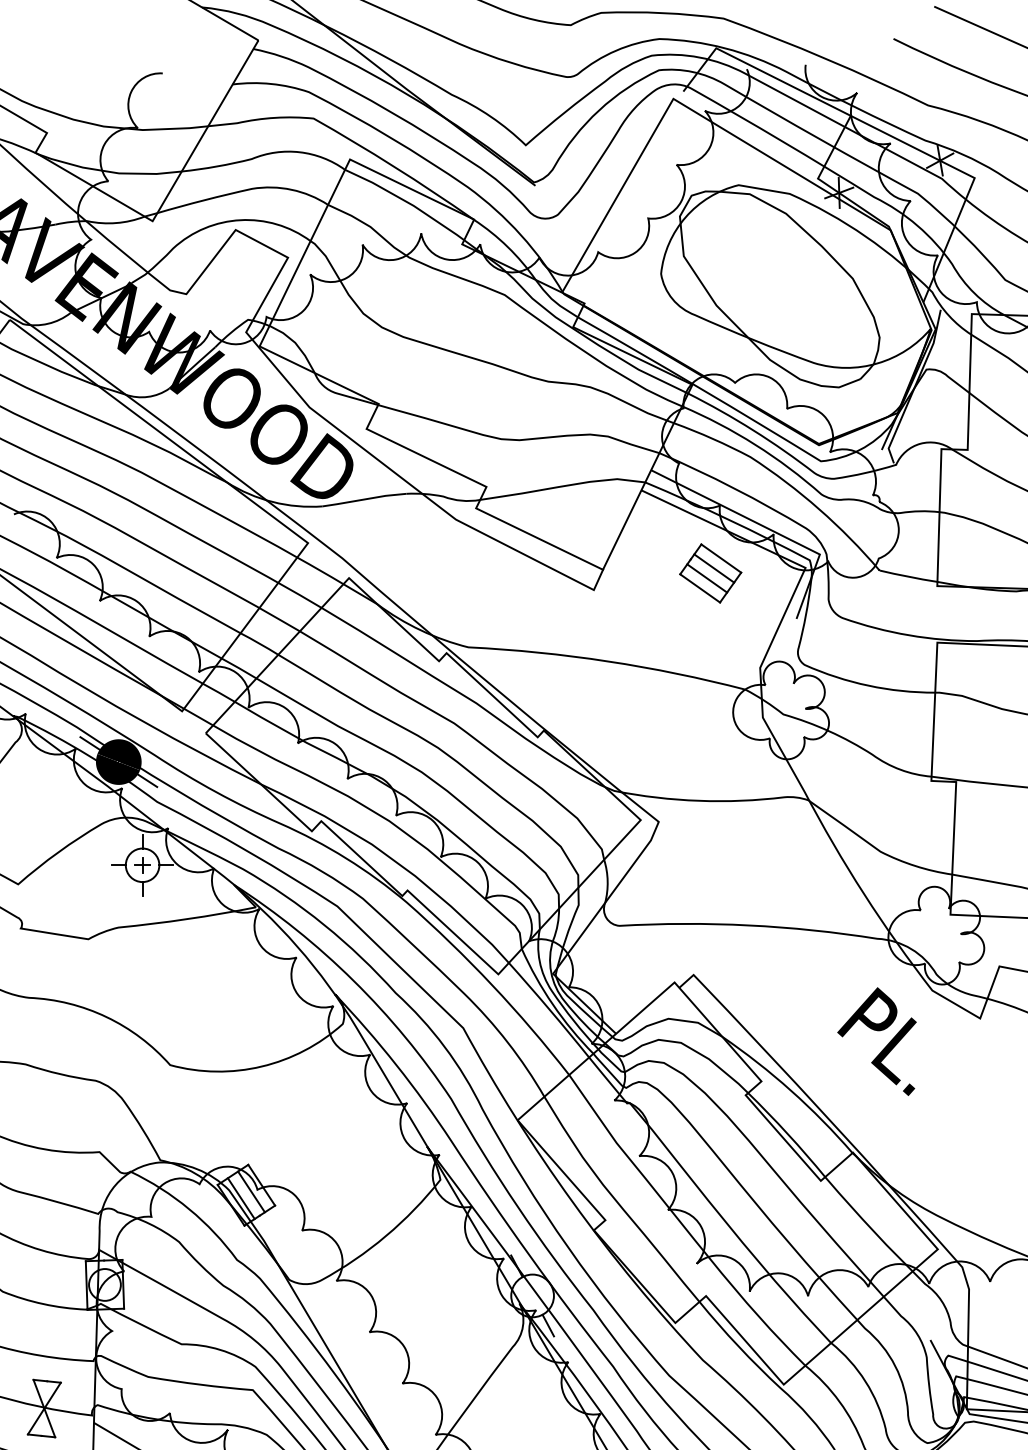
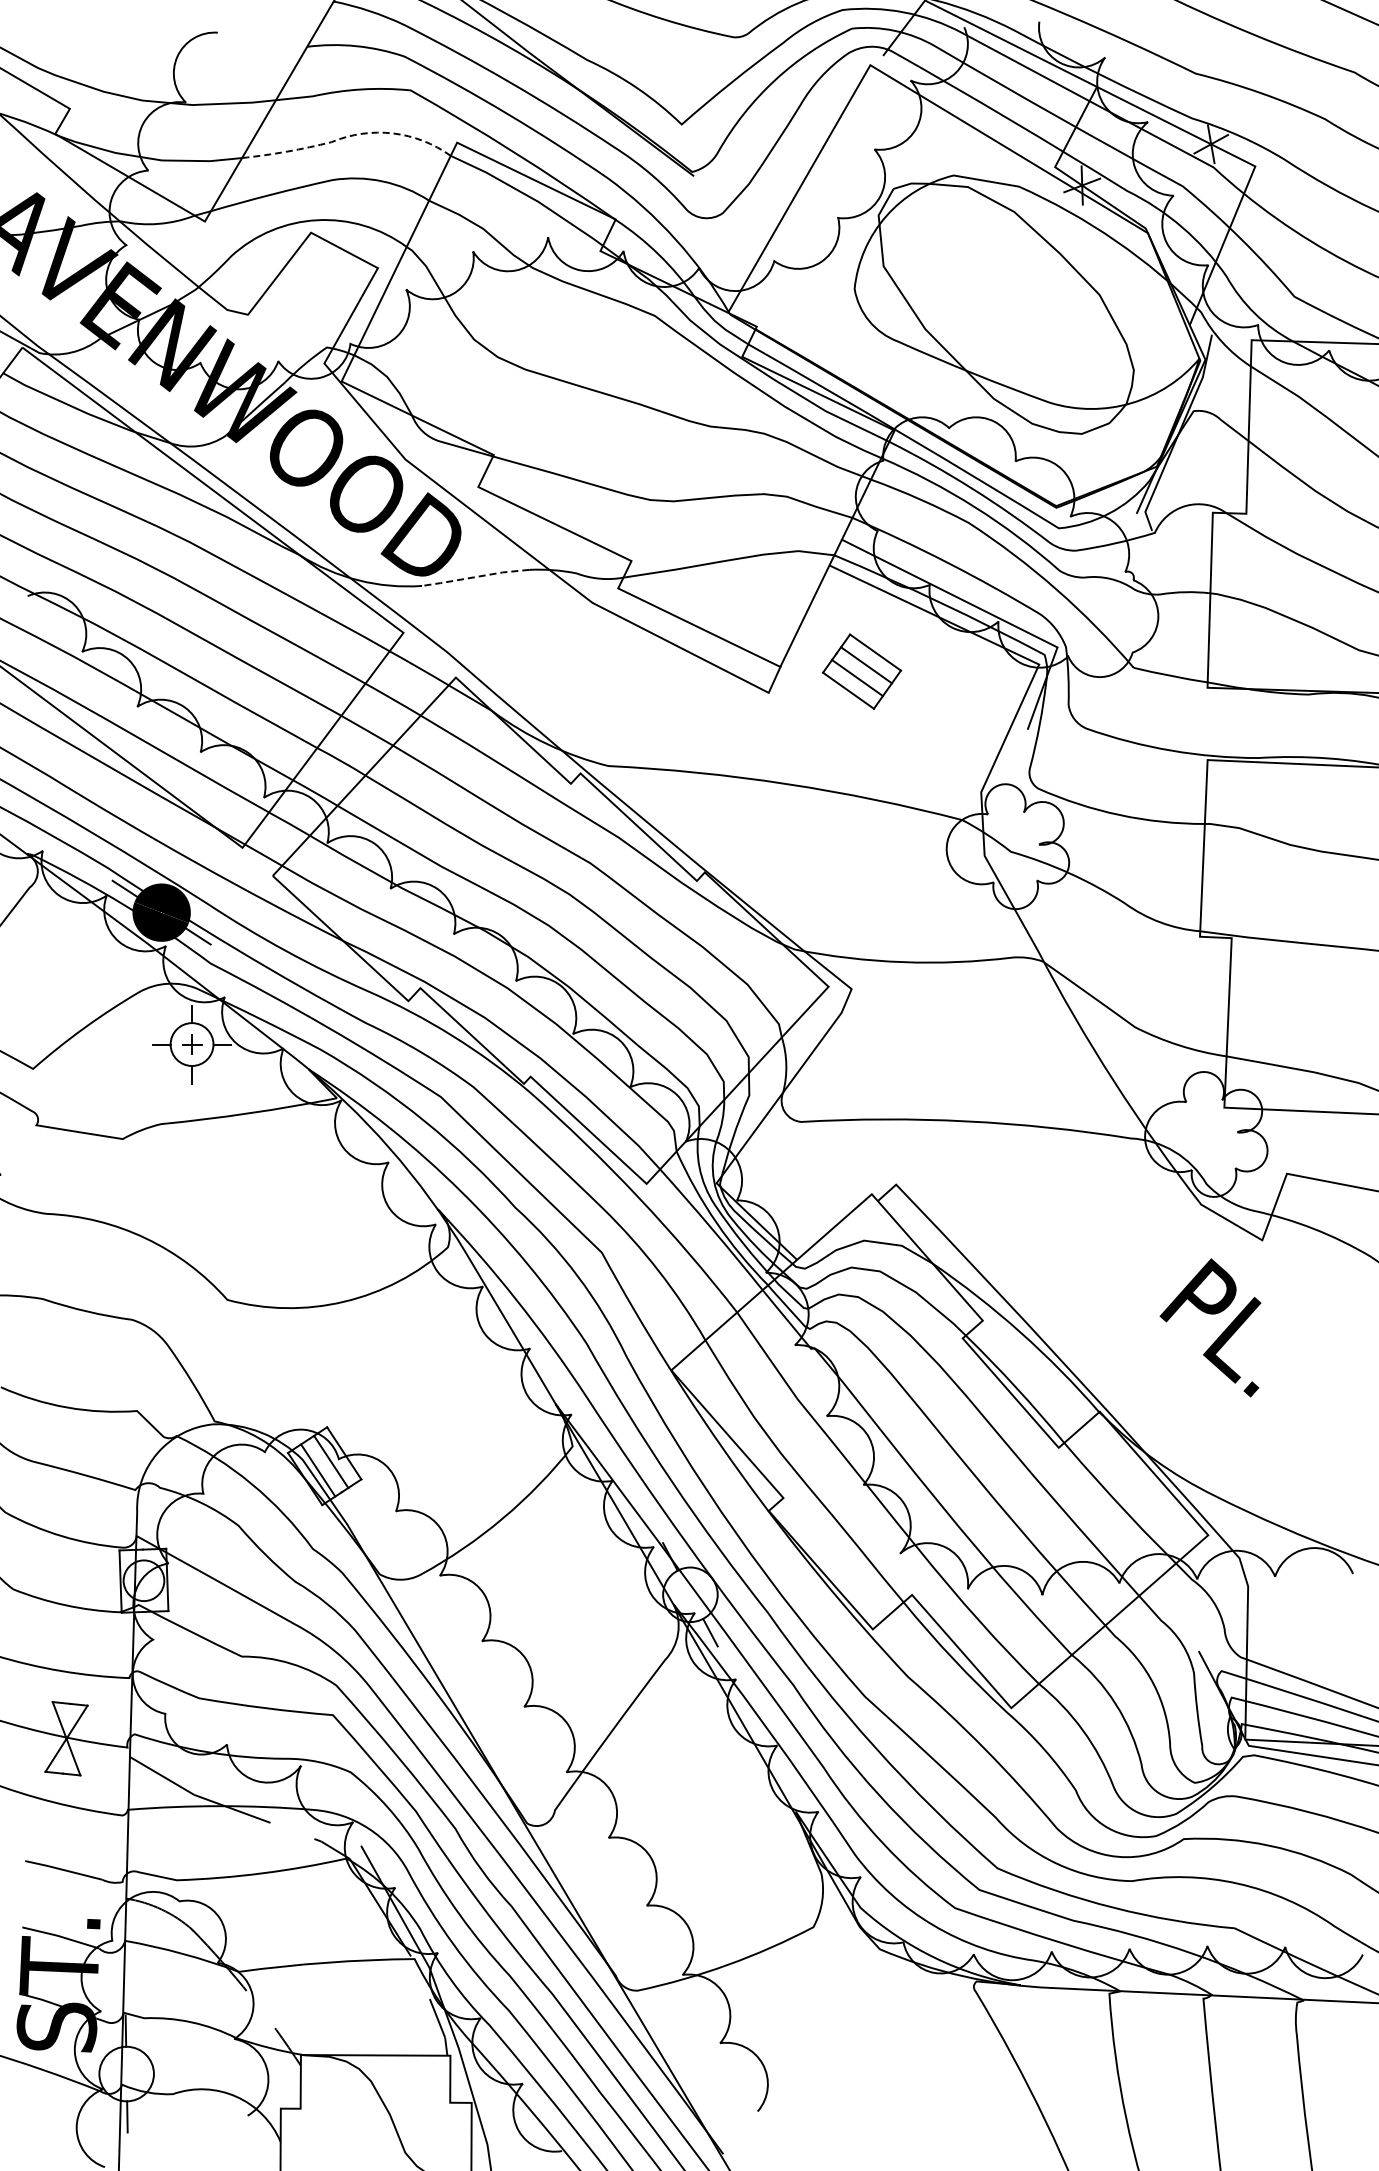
line: (267, 153) -> (351, 135), solid -> dashed
line: (364, 499) -> (475, 577), solid -> dashed
part: (710, 573) -> (861, 671), moved
text: (877, 1041) -> (1210, 1327), moved

